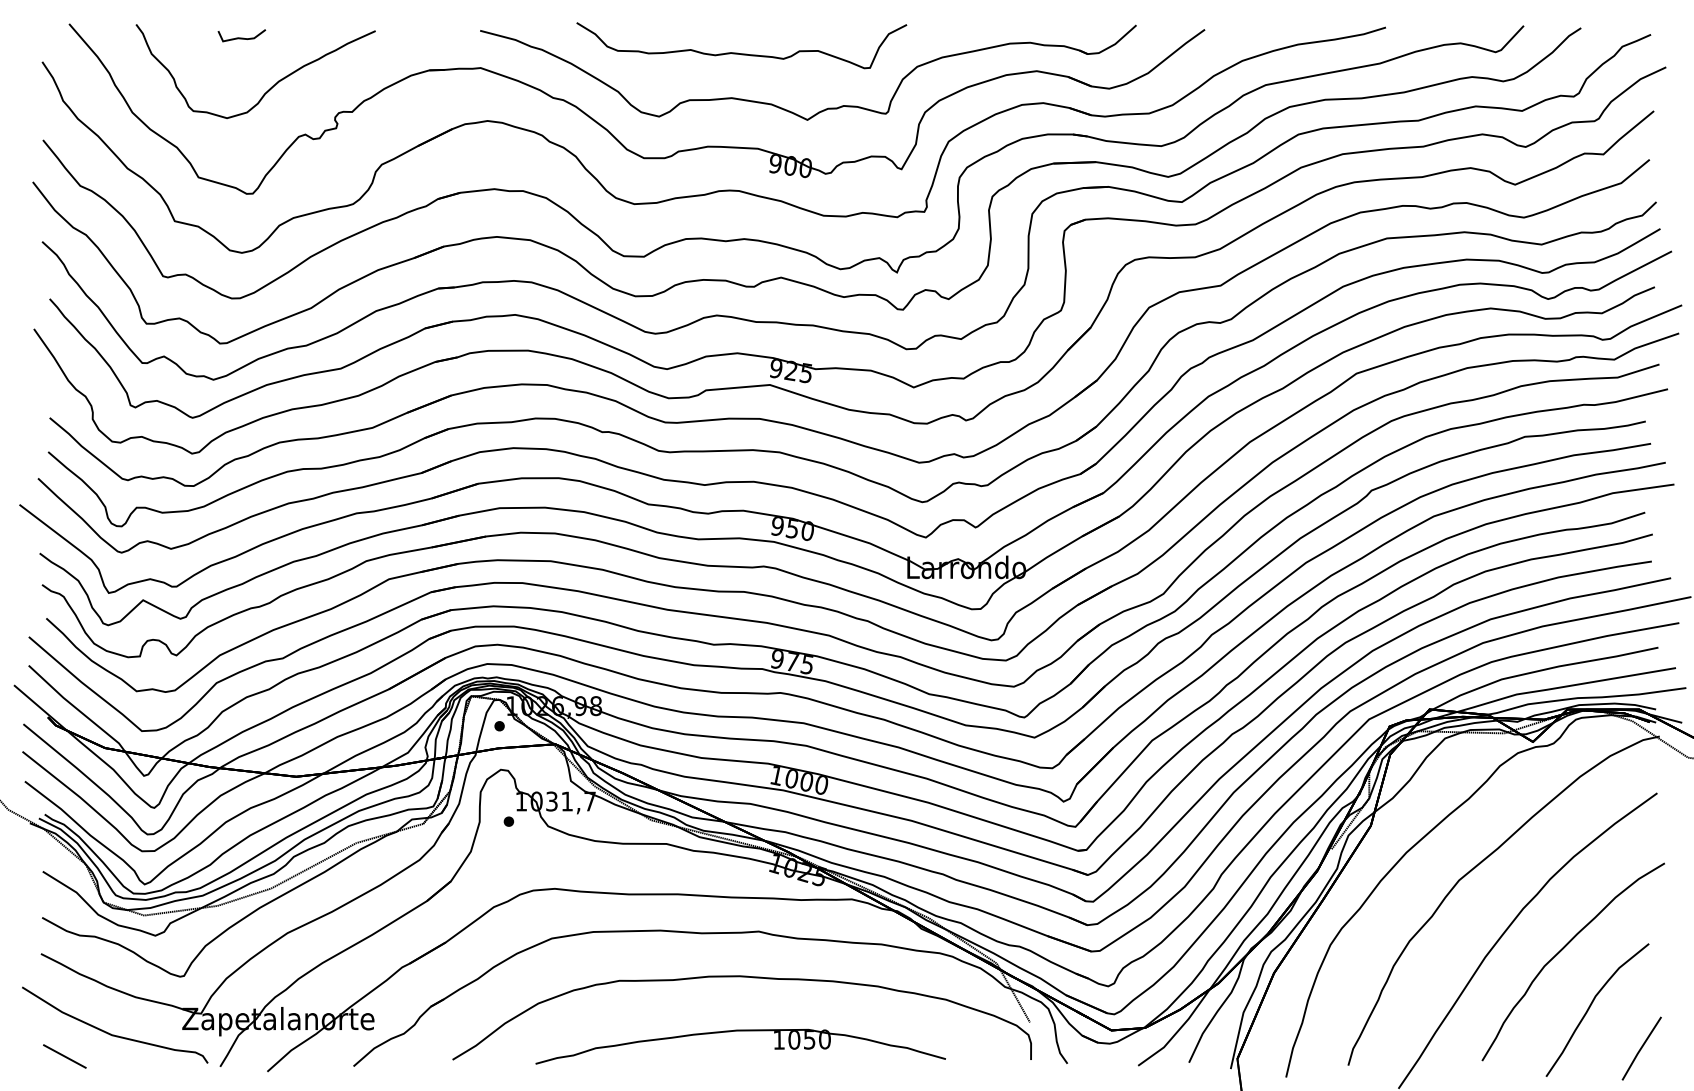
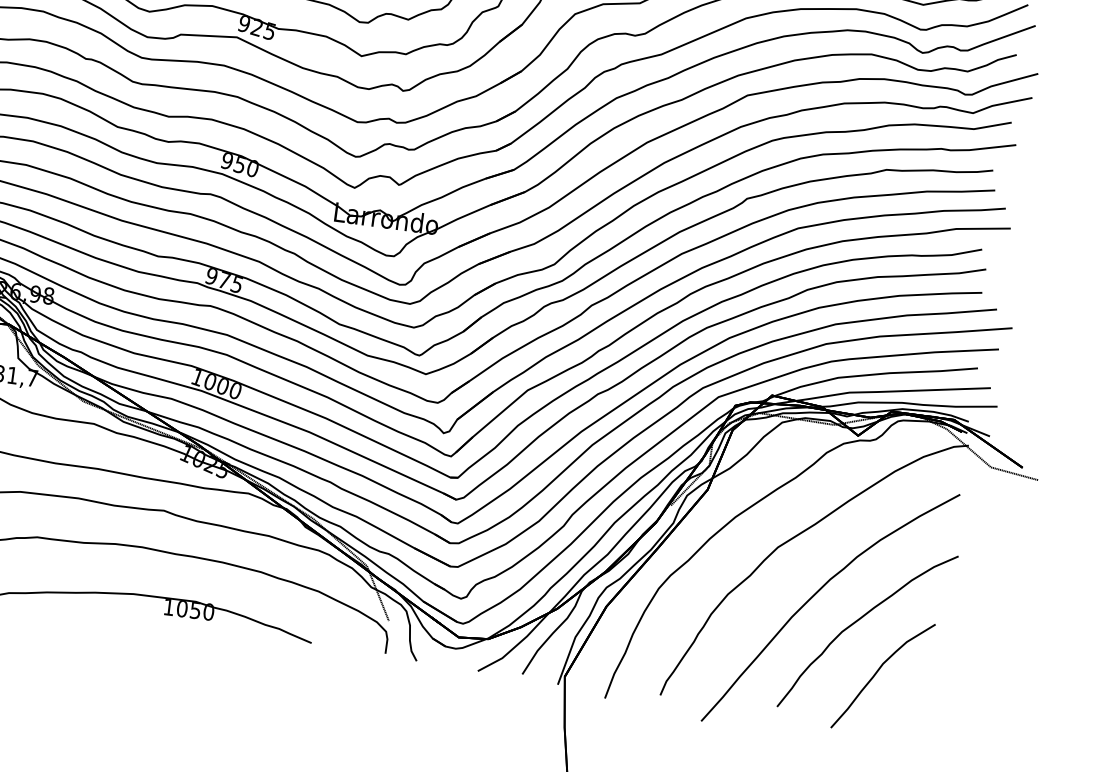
line: (1641, 1048) -> (916, 714), removed

